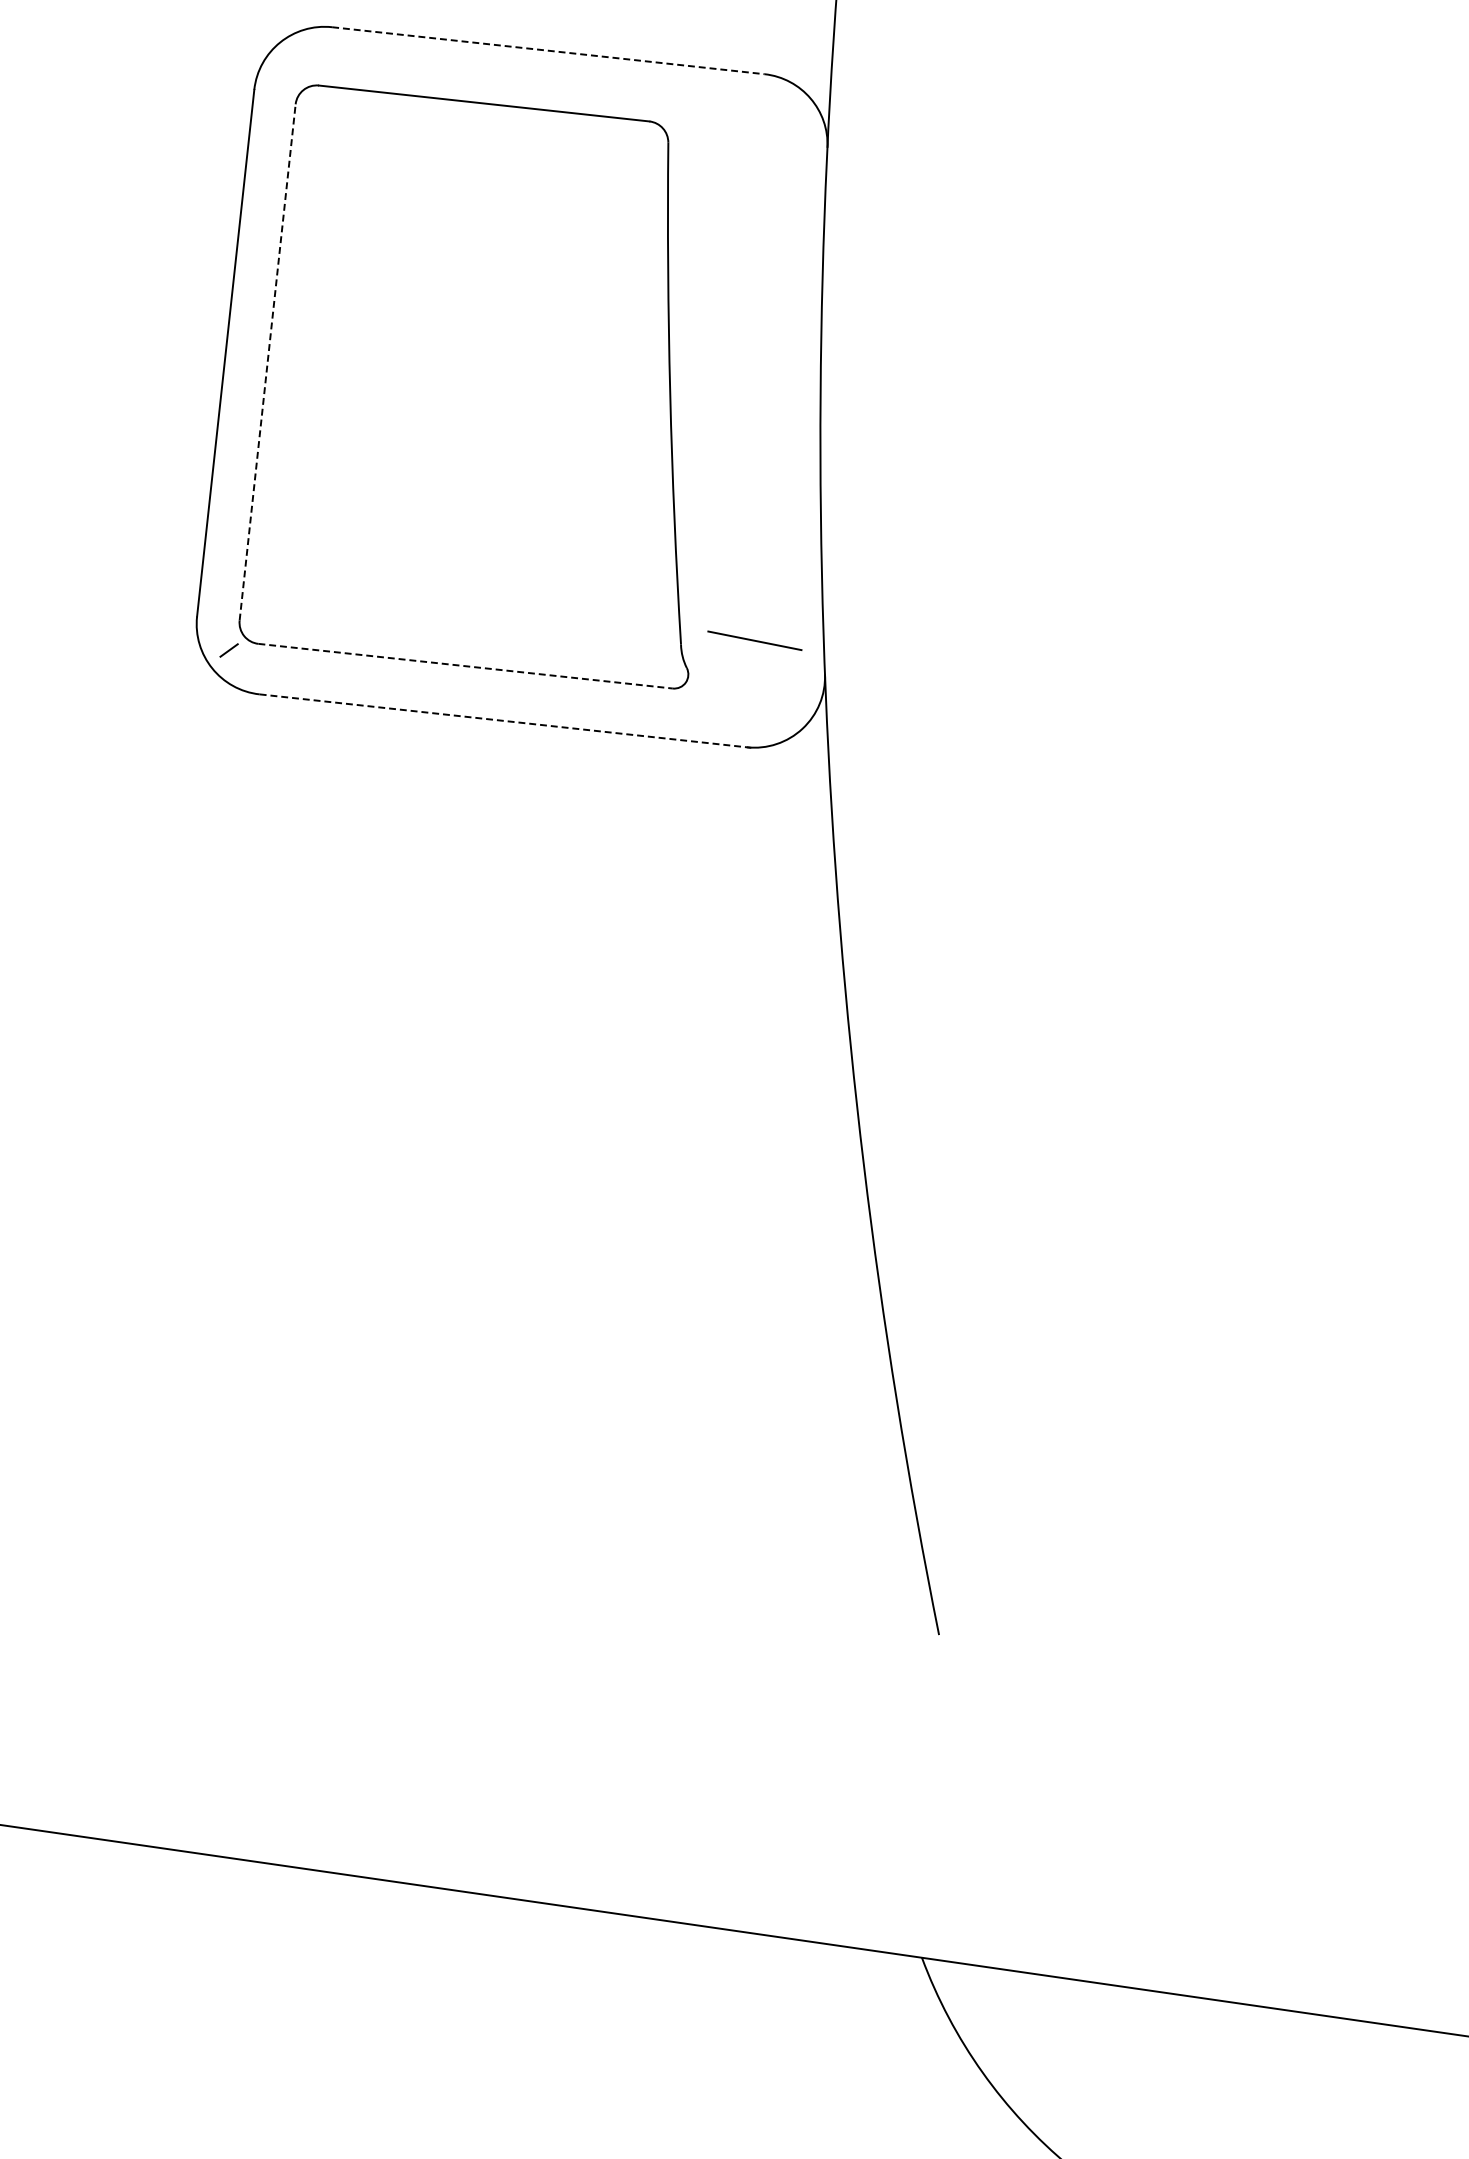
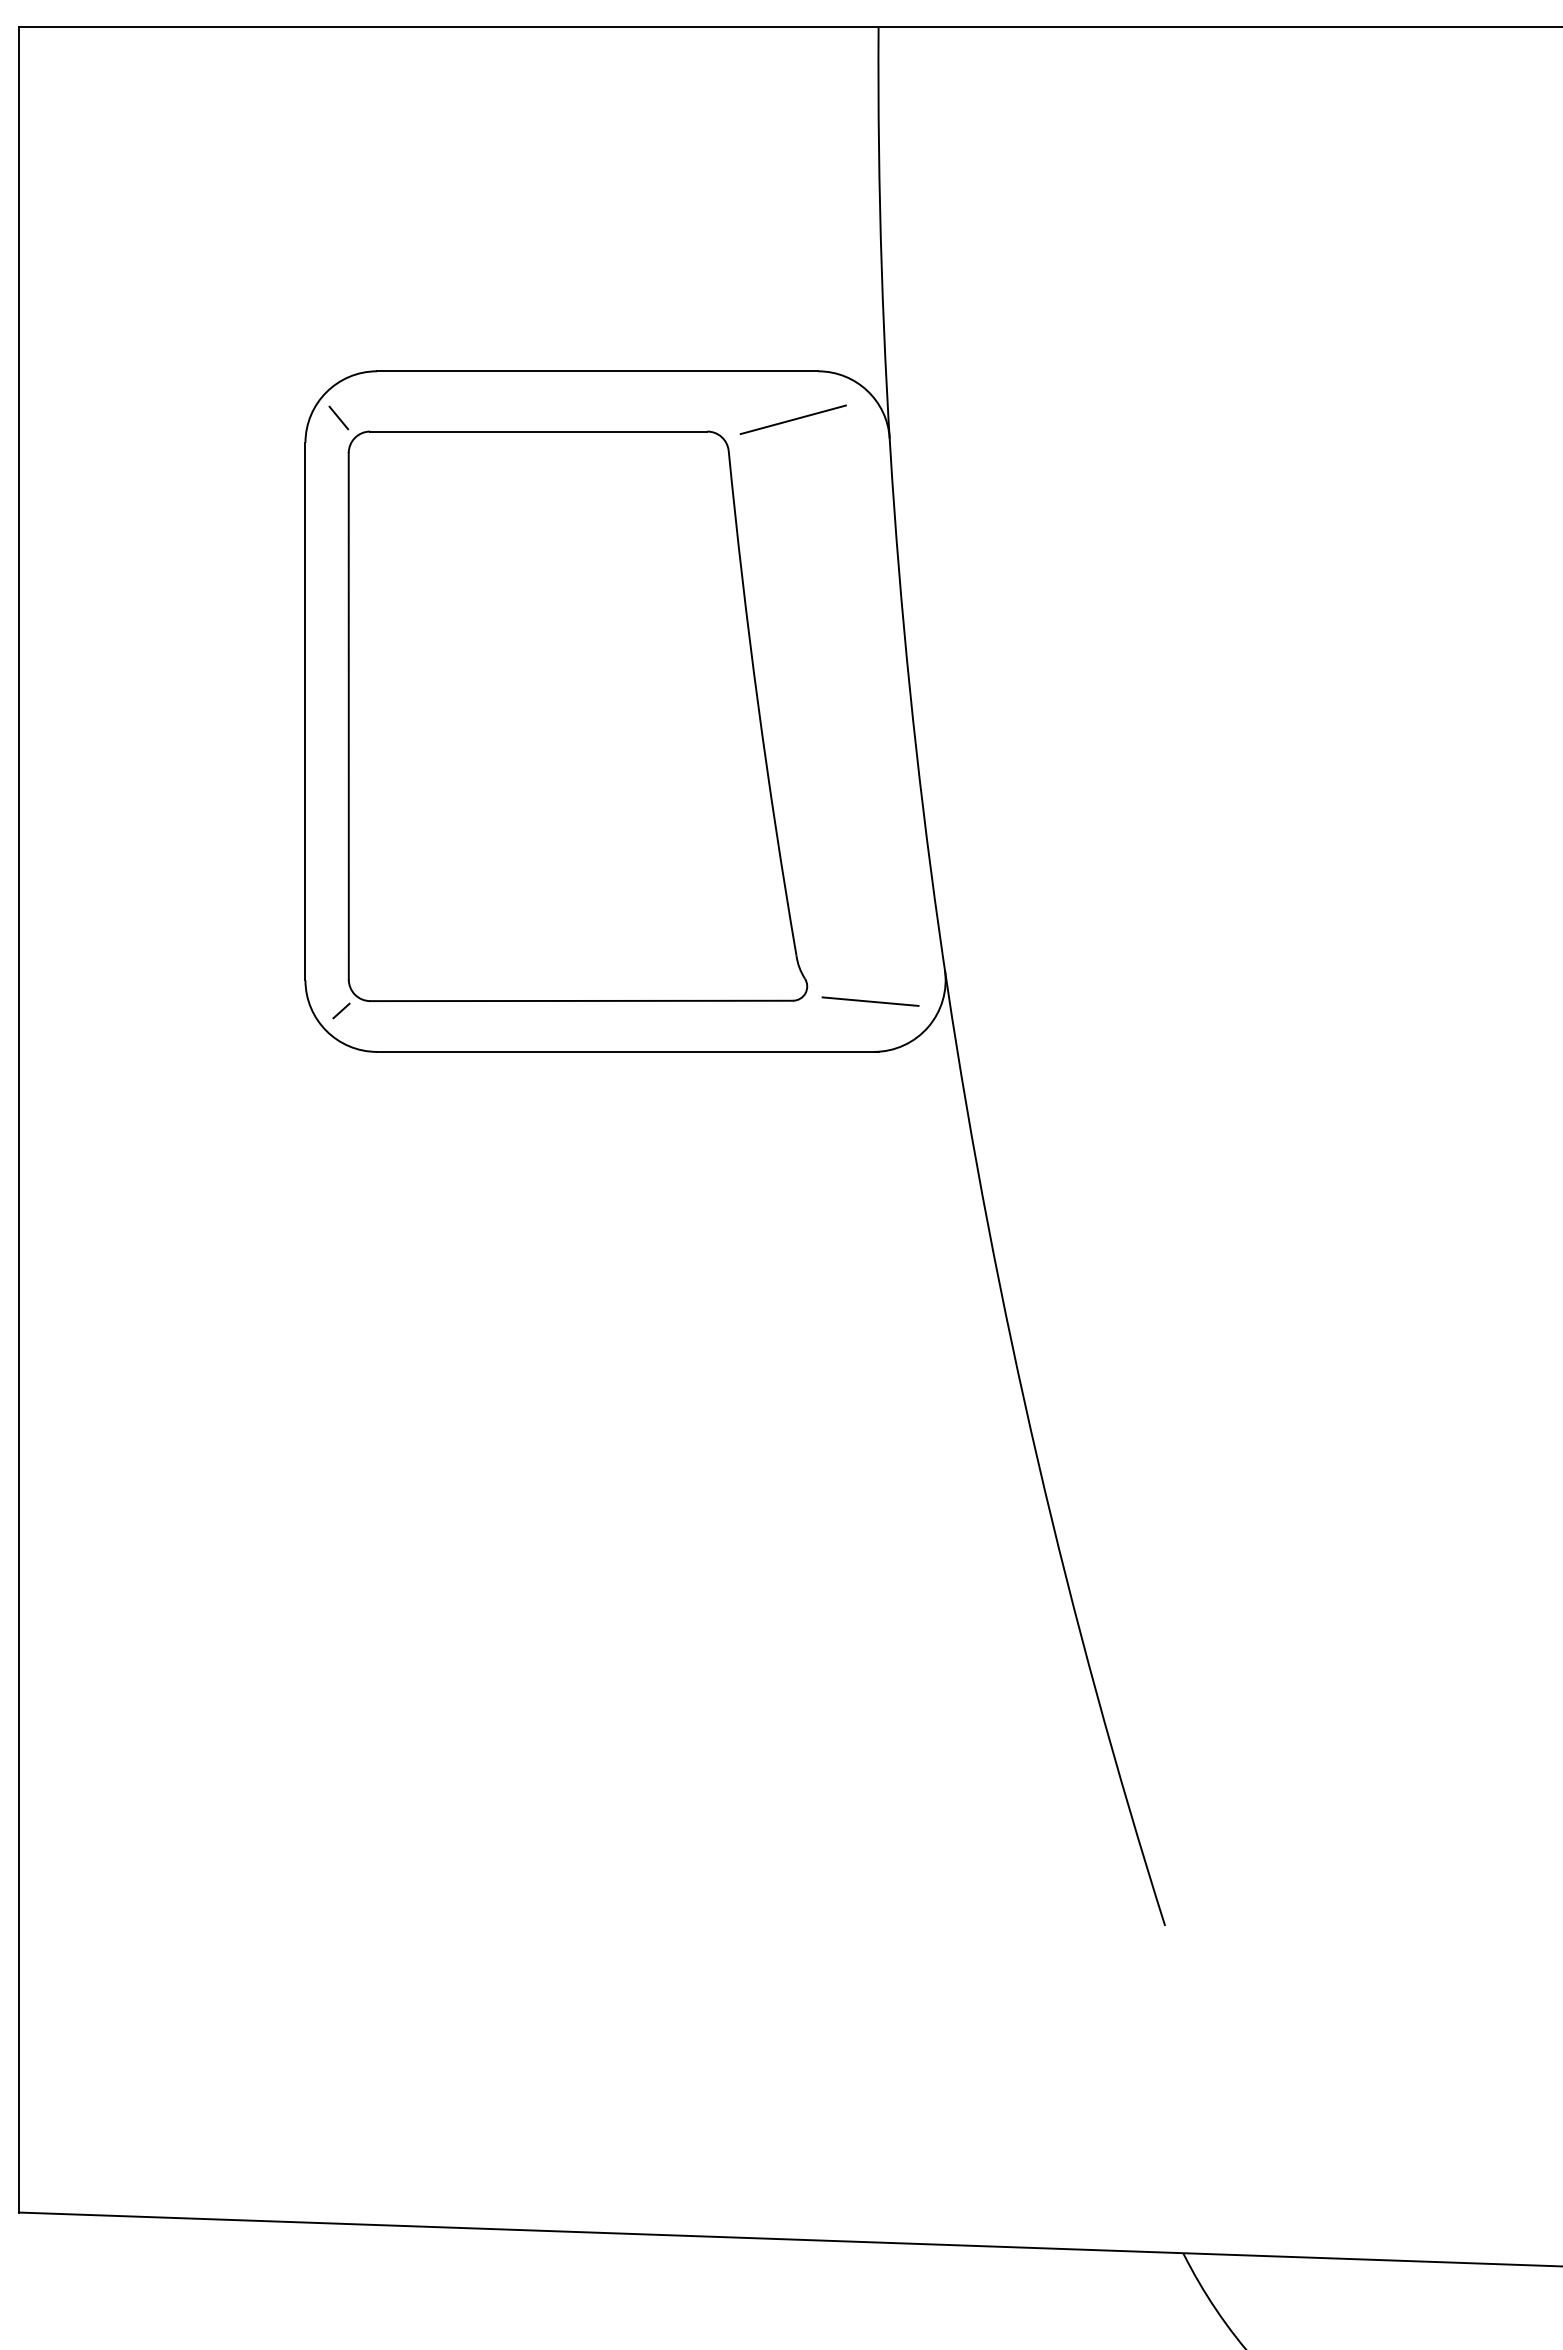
line: (548, 50) -> (597, 371), dashed -> solid
line: (289, 68) -> (338, 417), added
line: (734, 118) -> (792, 419), added
line: (267, 361) -> (348, 715), dashed -> solid
line: (754, 640) -> (870, 1001), moved
line: (466, 665) -> (582, 1000), dashed -> solid
line: (505, 720) -> (627, 1051), dashed -> solid

